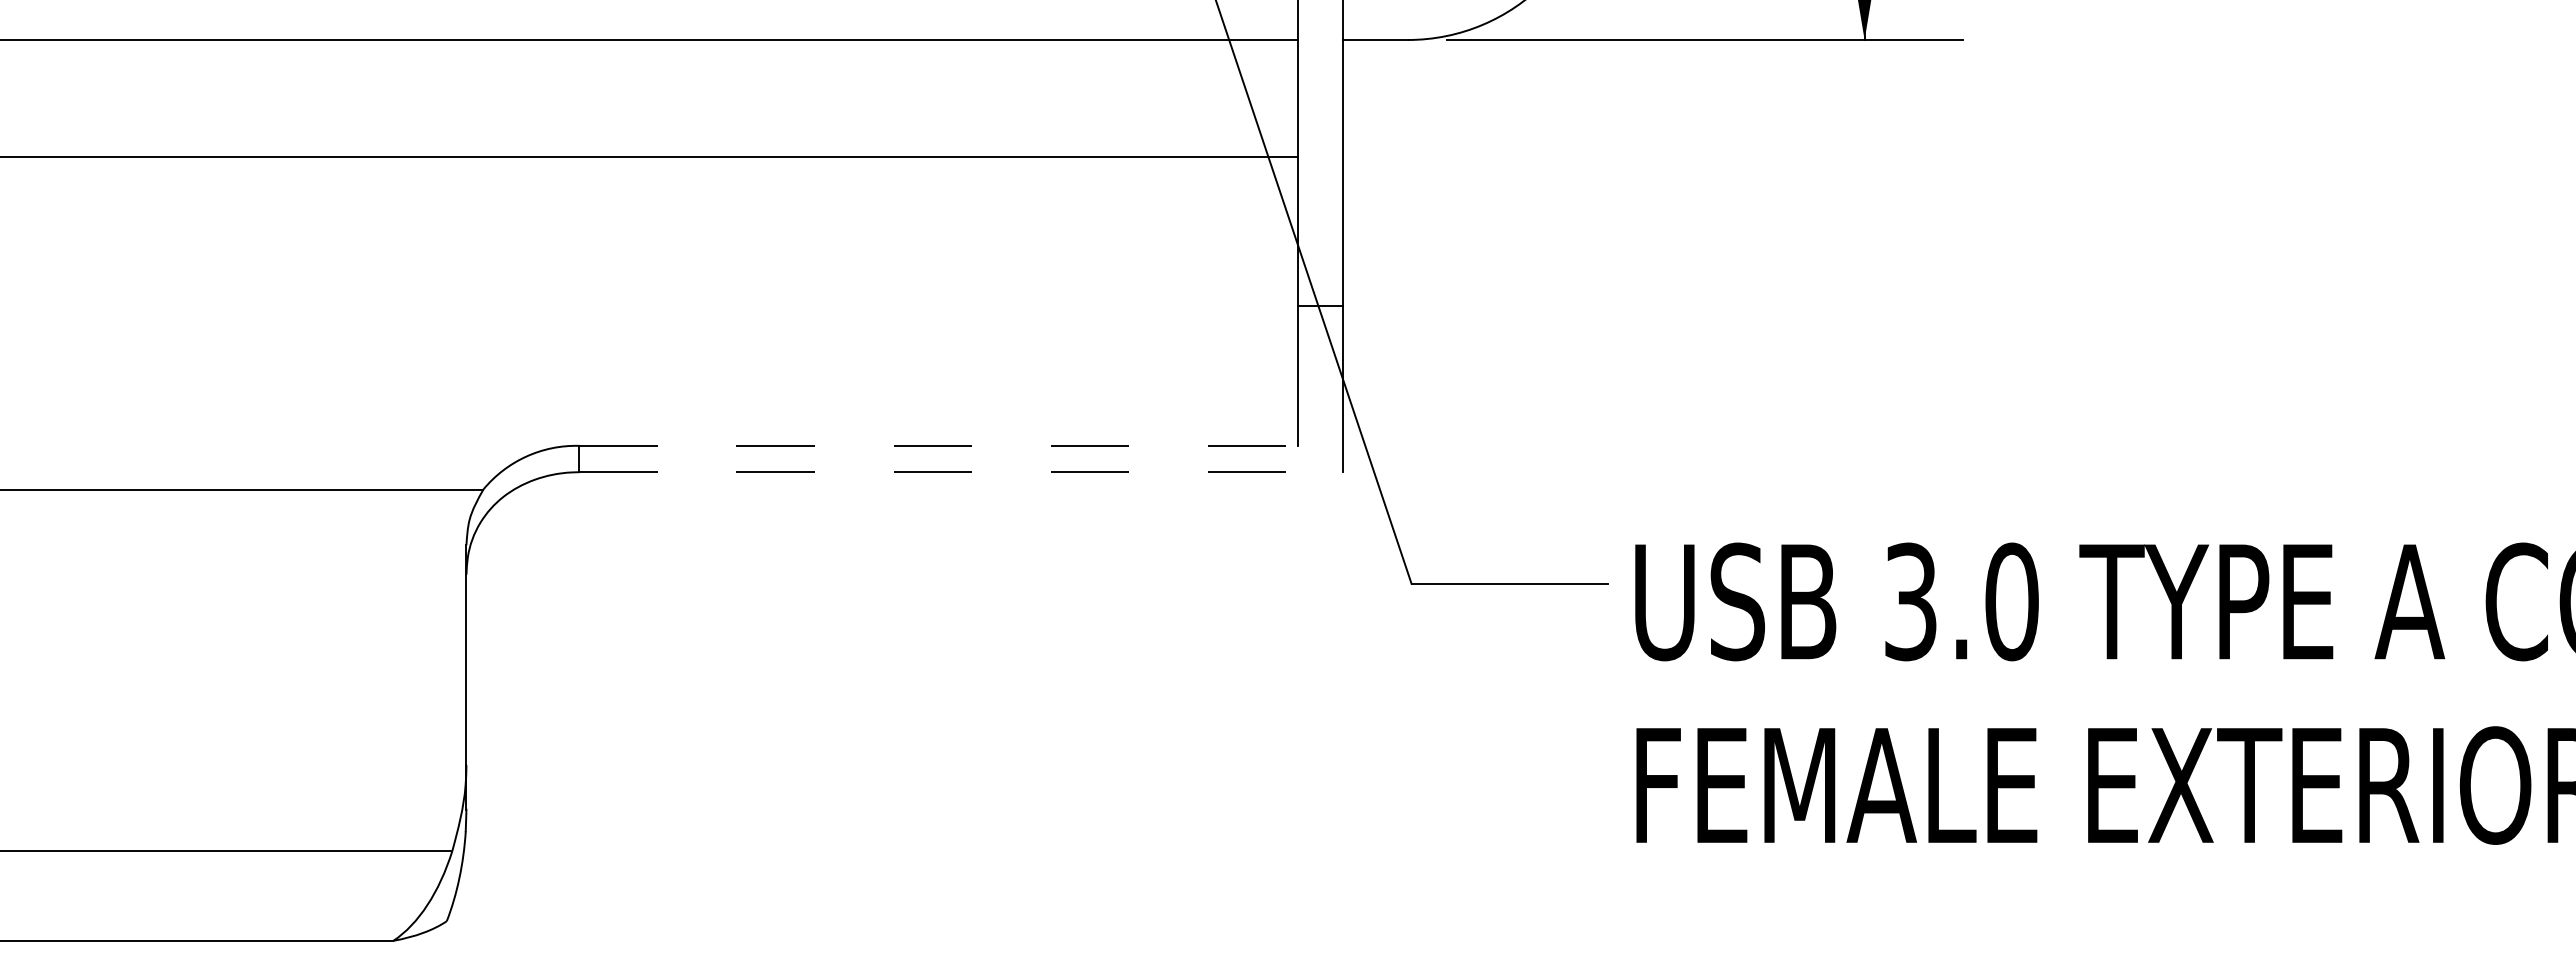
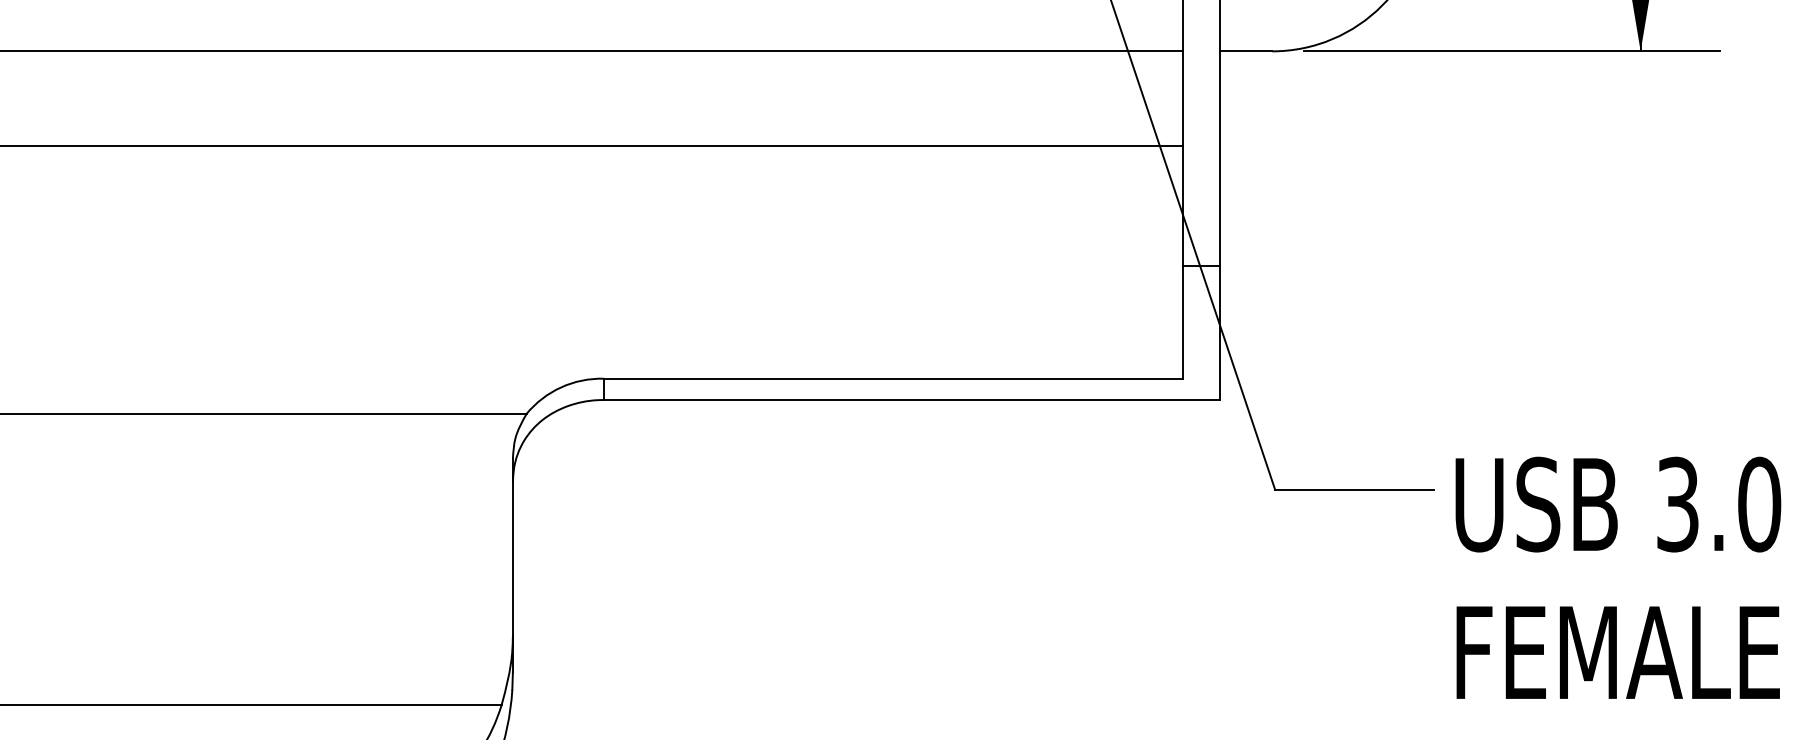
line: (938, 445) -> (893, 378), dashed -> solid
line: (961, 472) -> (912, 400), dashed -> solid

